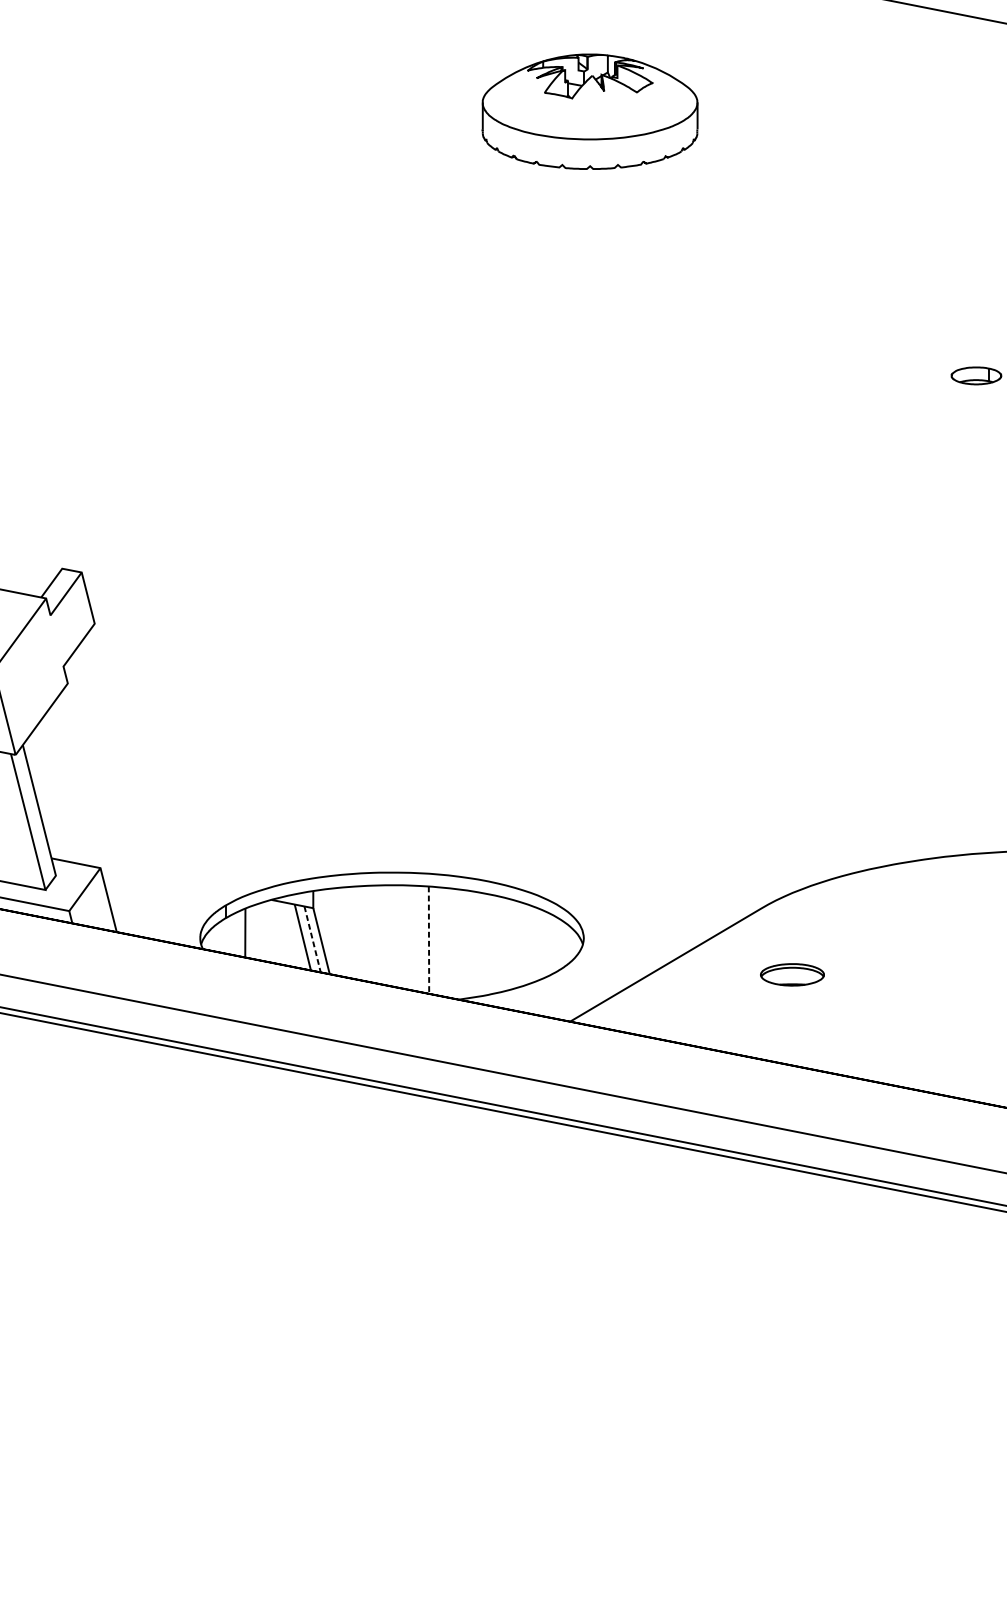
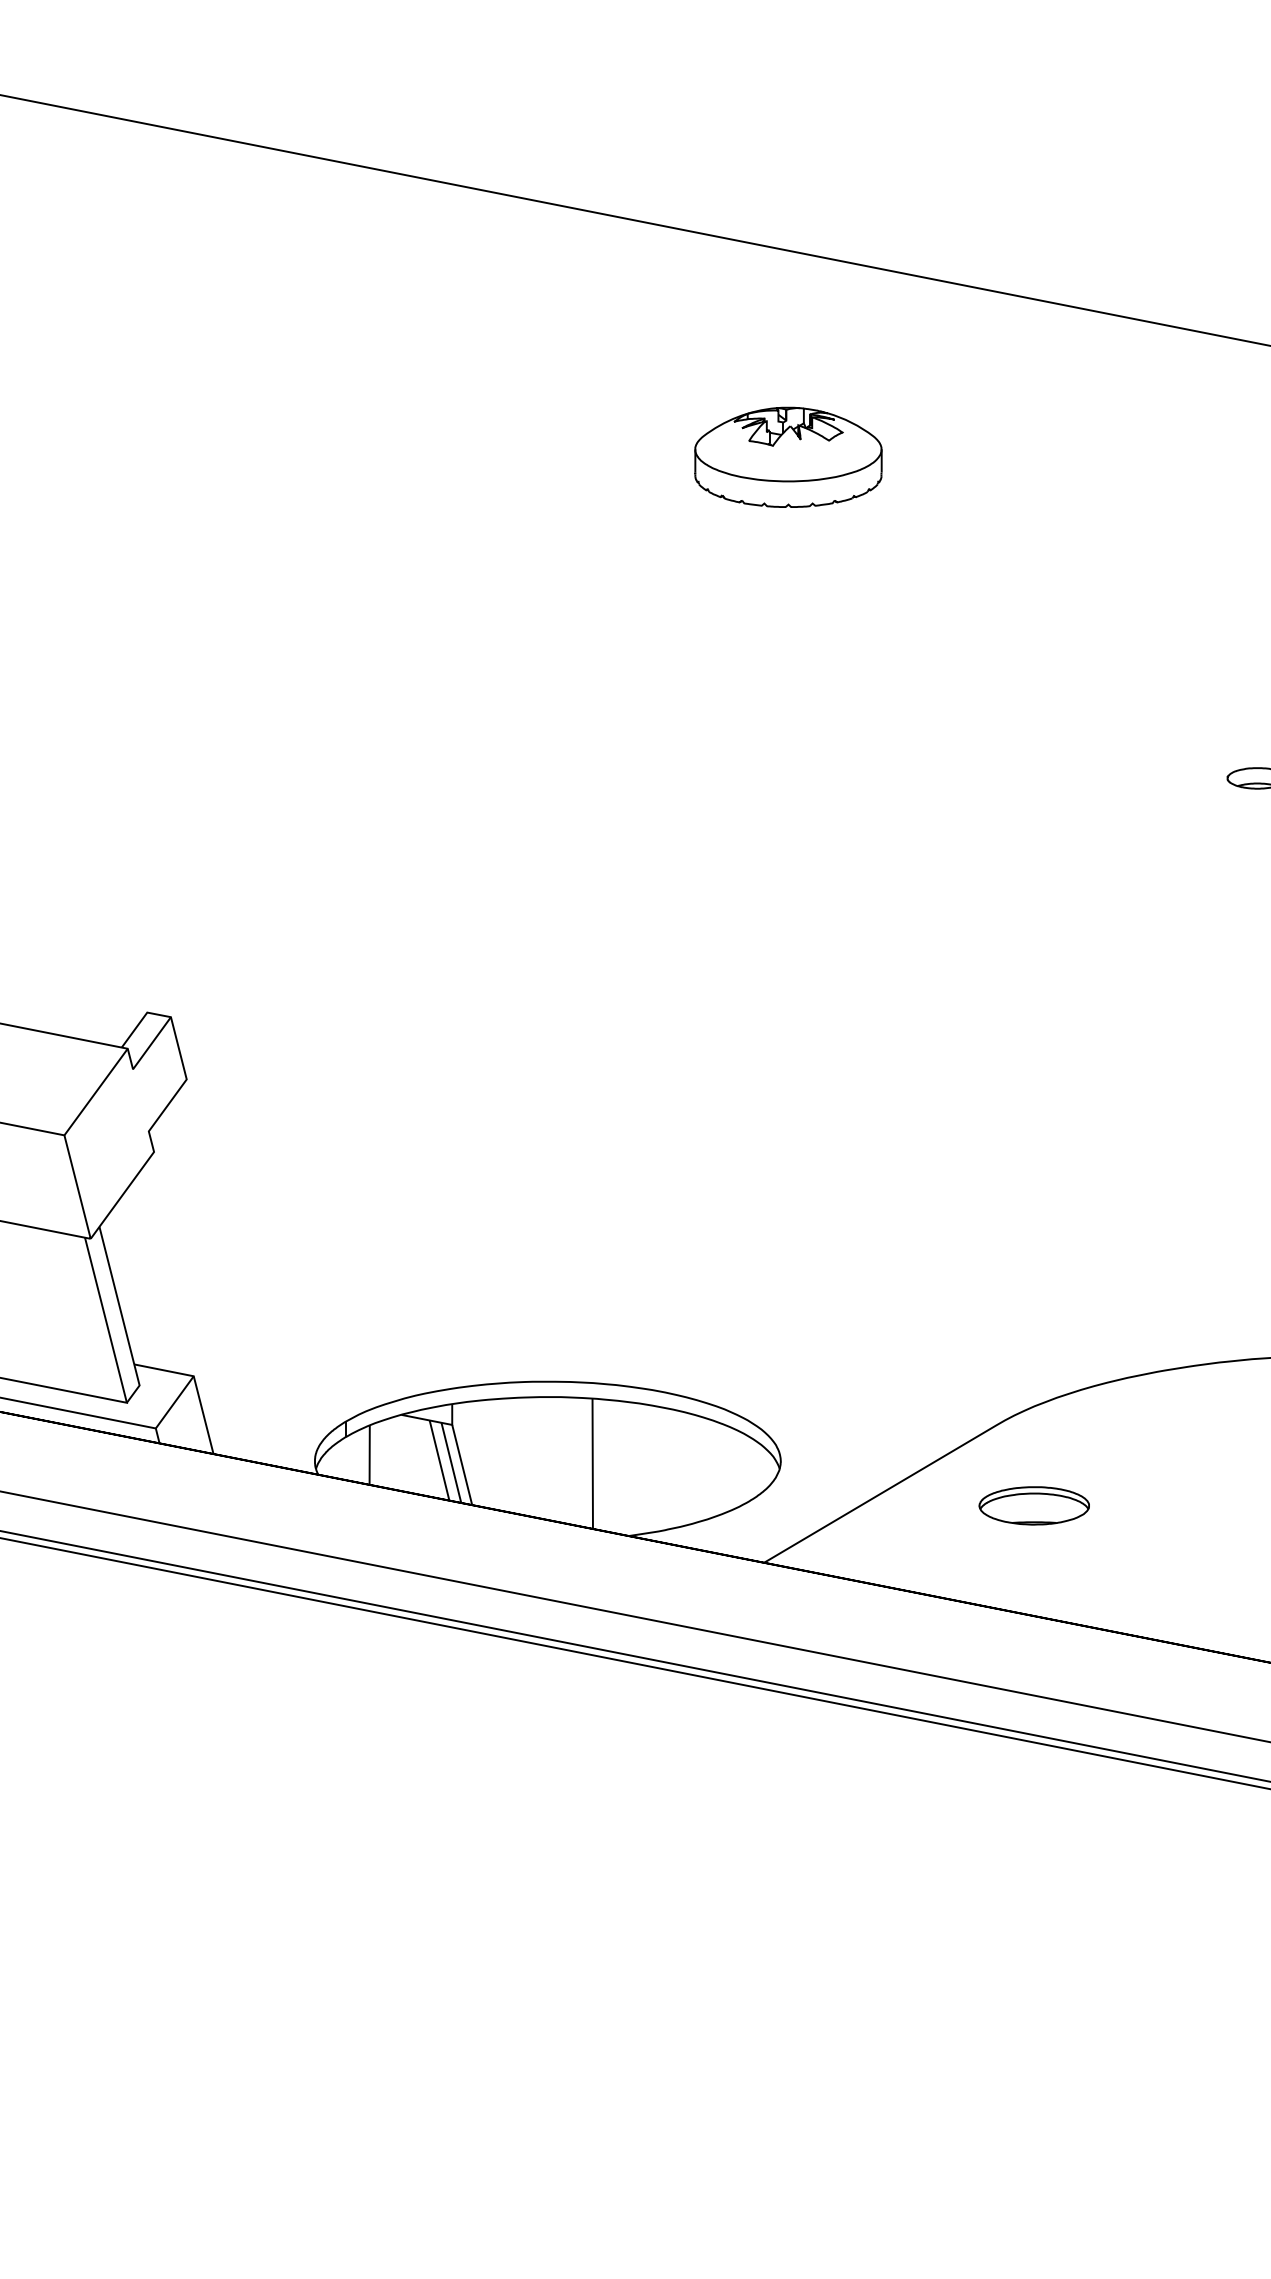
part: (590, 110) -> (788, 456), size x0.71
line: (312, 939) -> (451, 1463), dashed -> solid
line: (428, 940) -> (592, 1464), dashed -> solid
part: (791, 974) -> (1033, 1505), size x1.43

